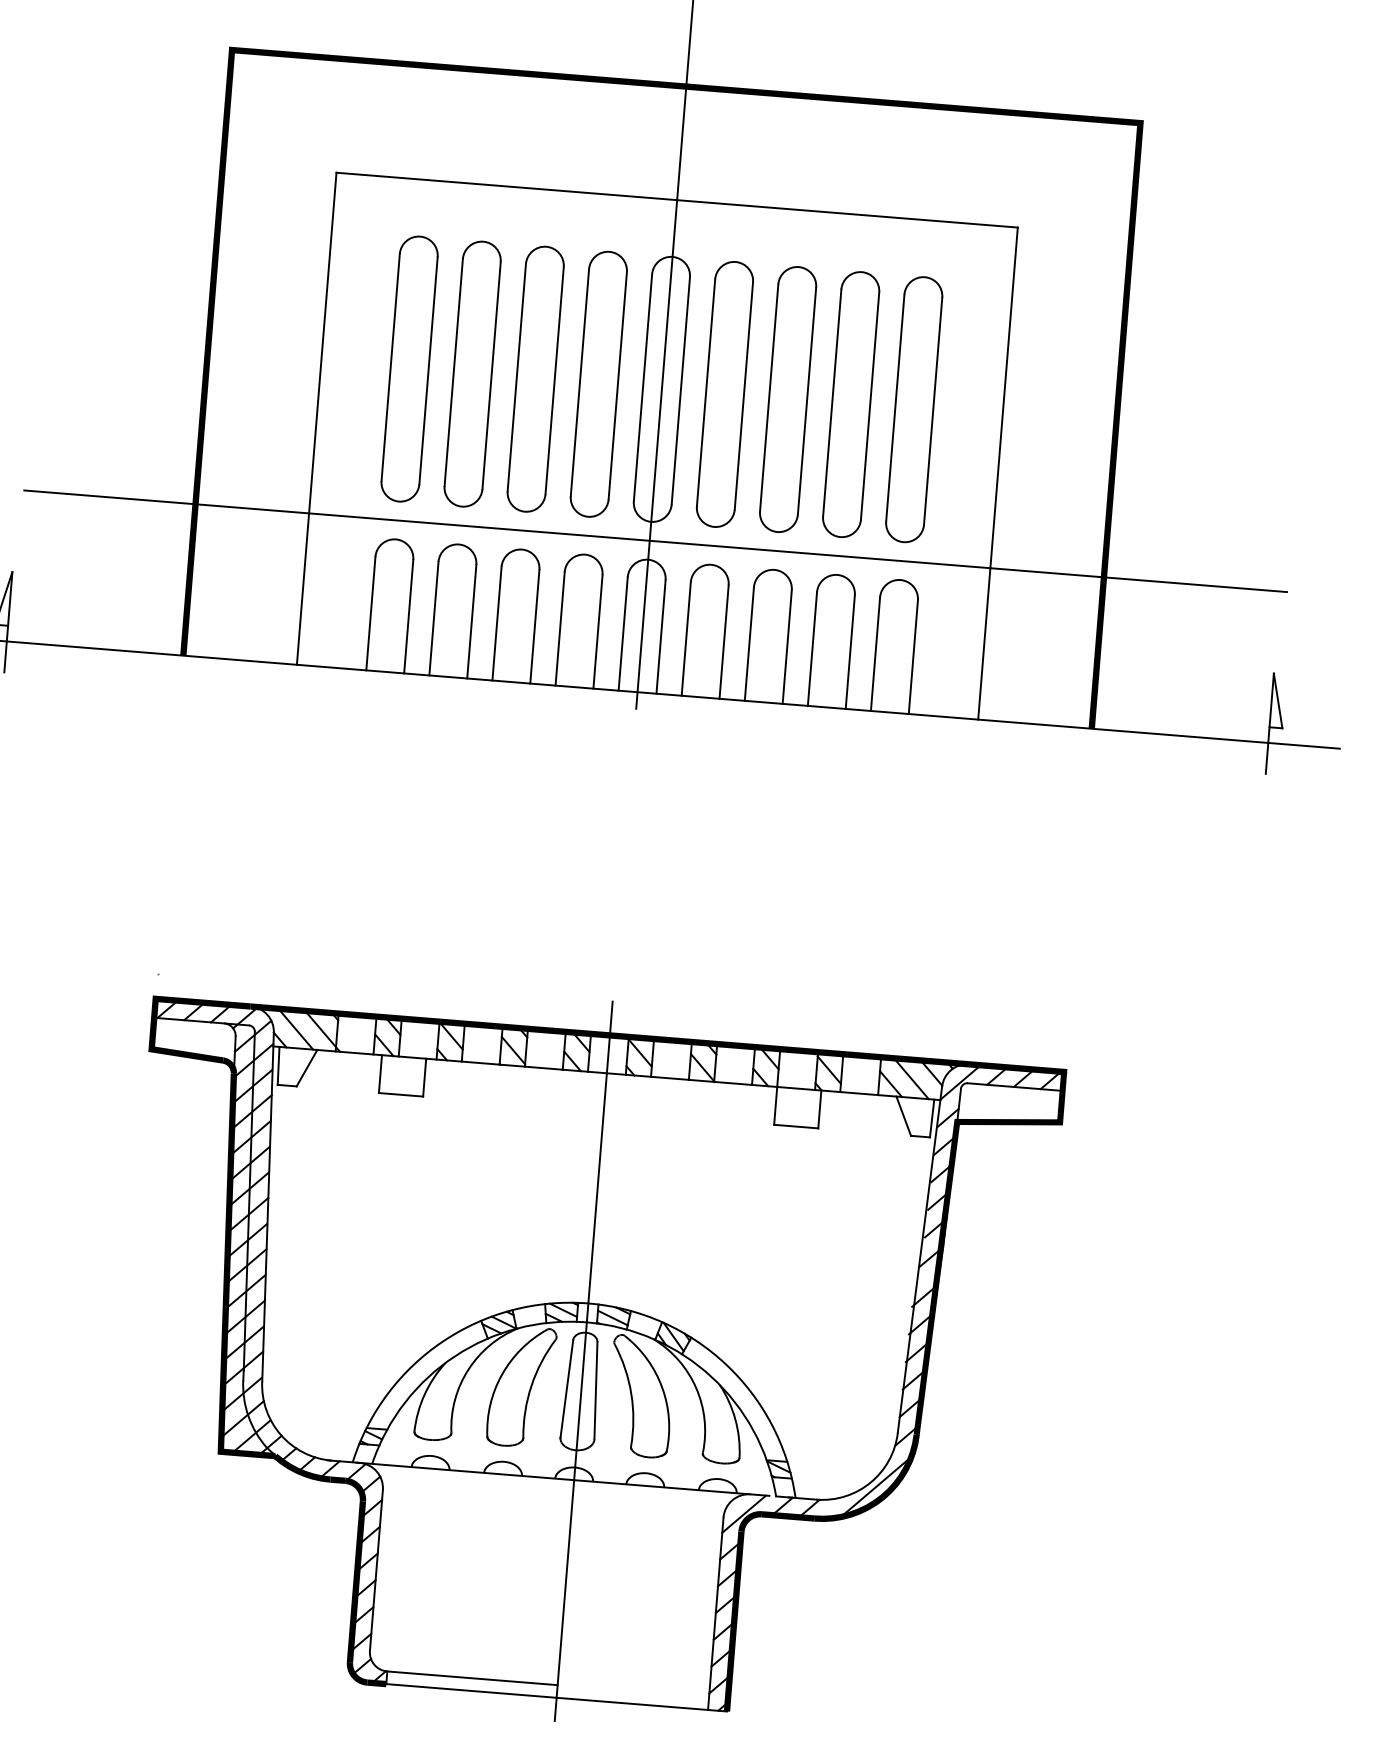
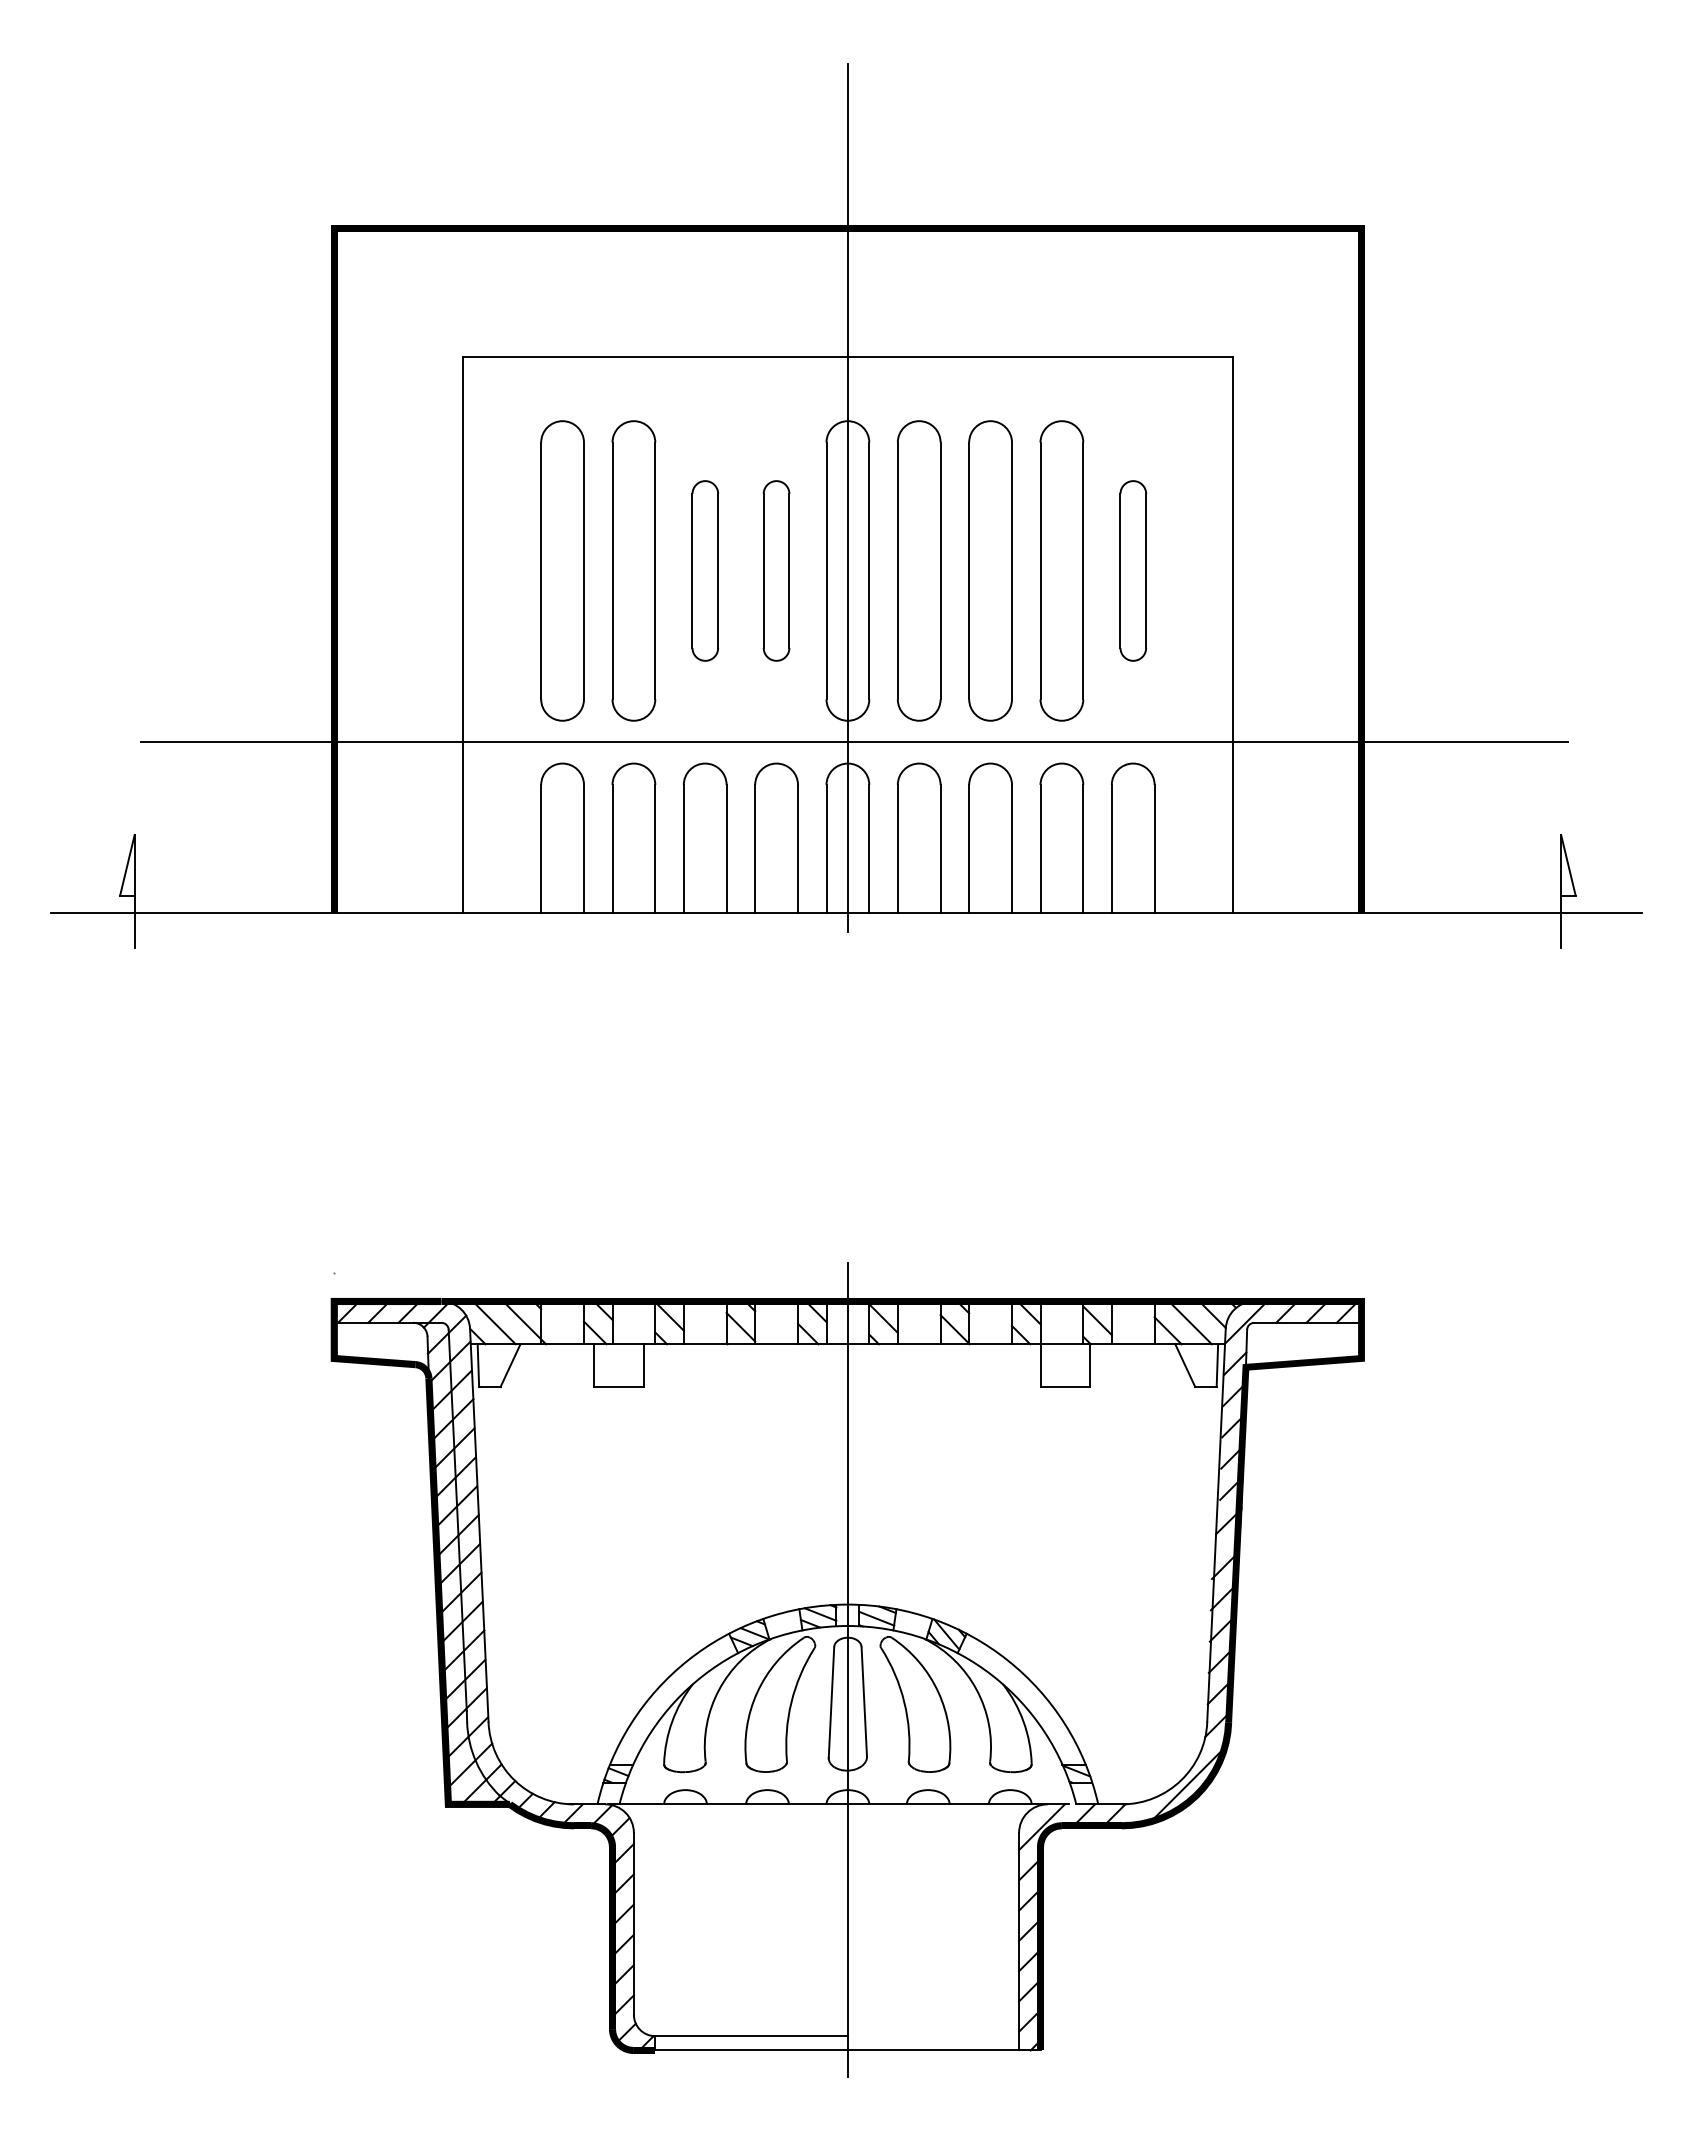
part: (536, 378) -> (705, 570), size x0.6
part: (598, 383) -> (776, 570), size x0.6
part: (914, 409) -> (1133, 570), size x0.6

